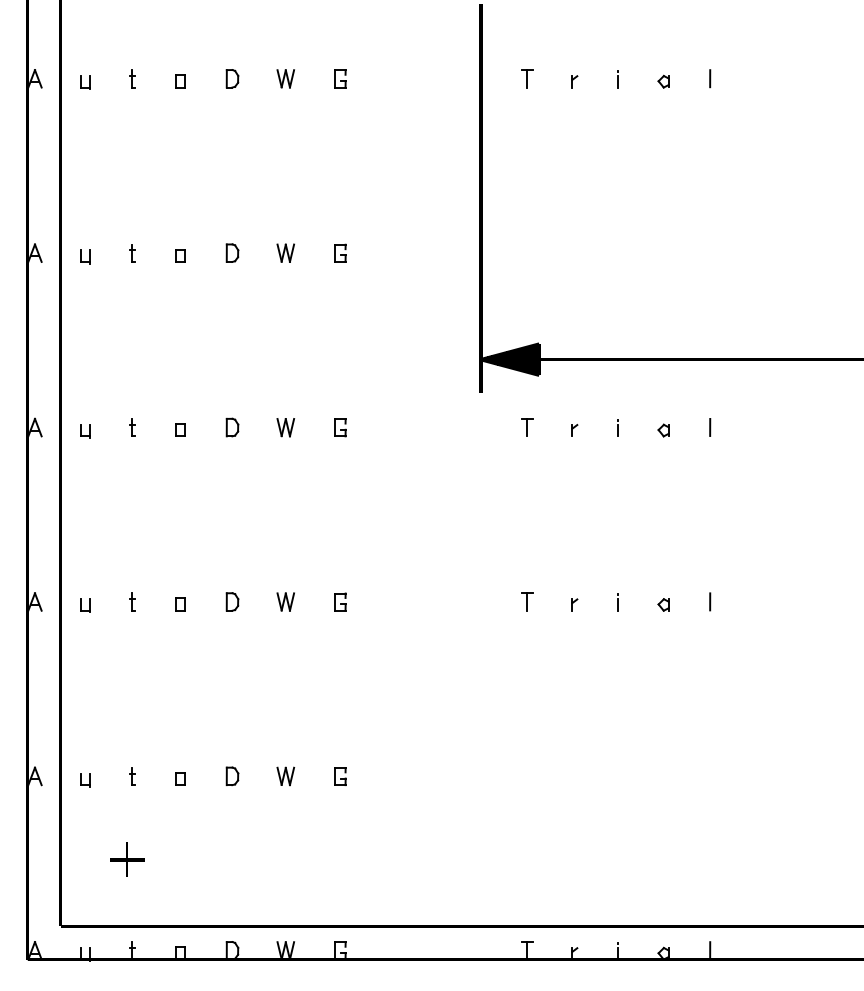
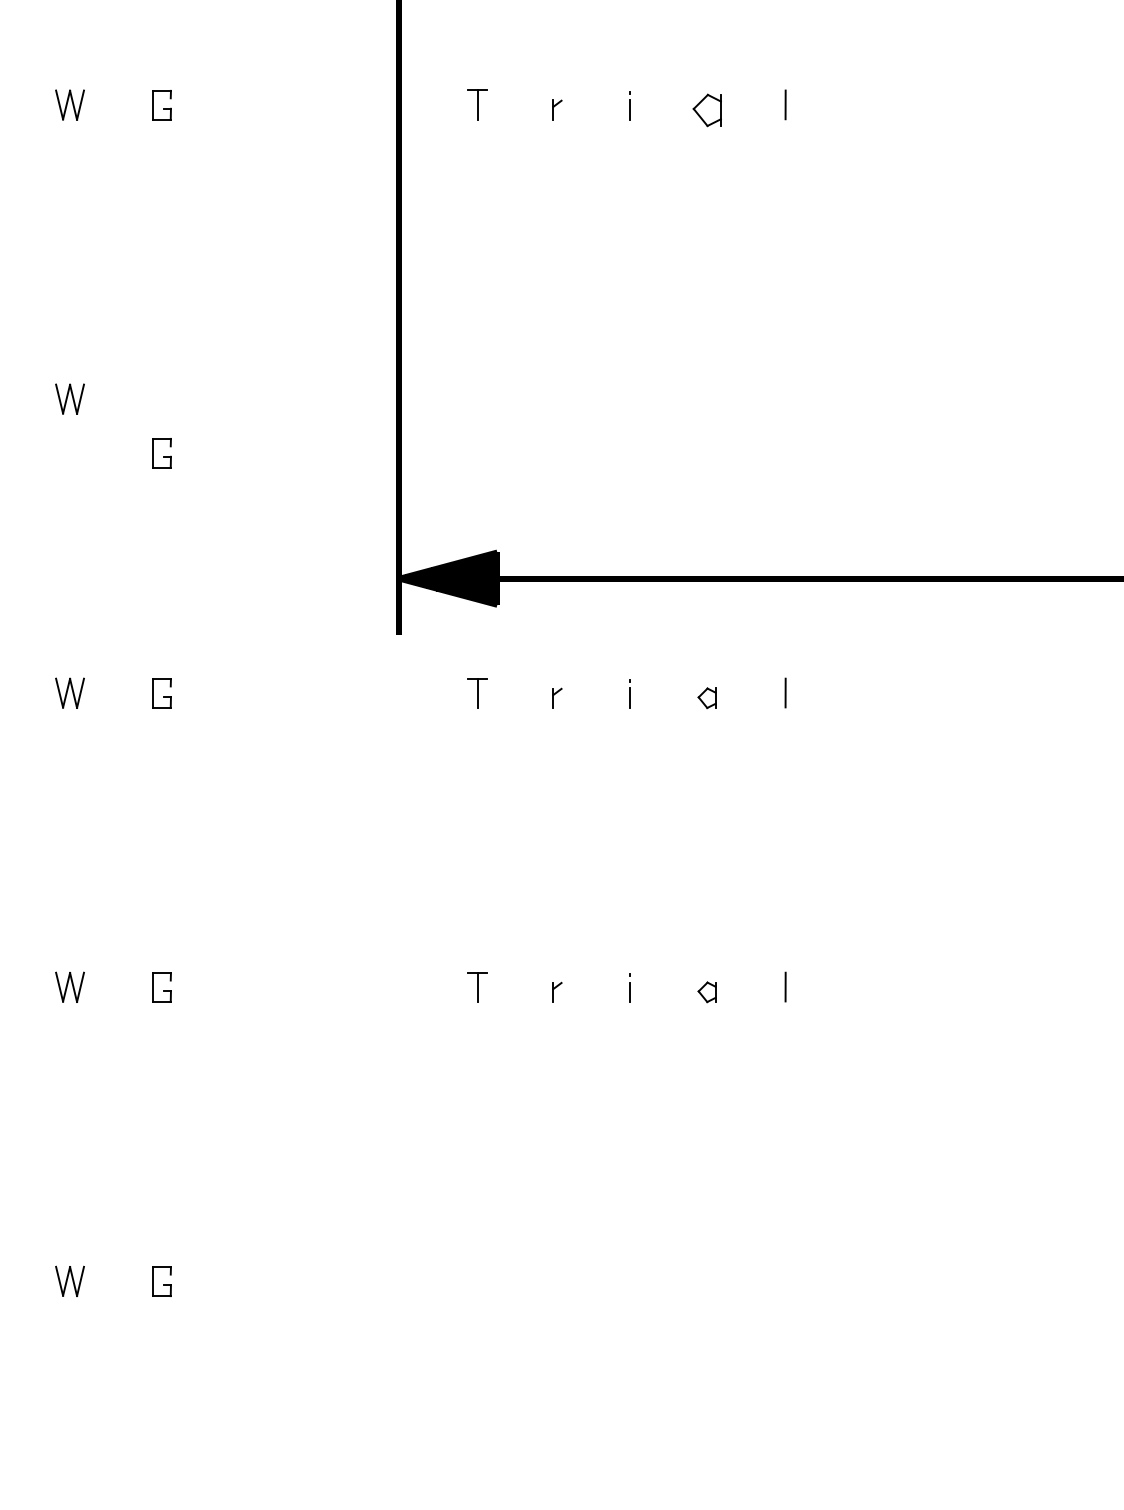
part: (663, 81) -> (706, 109), size x1.6
part: (340, 252) -> (162, 451), moved

